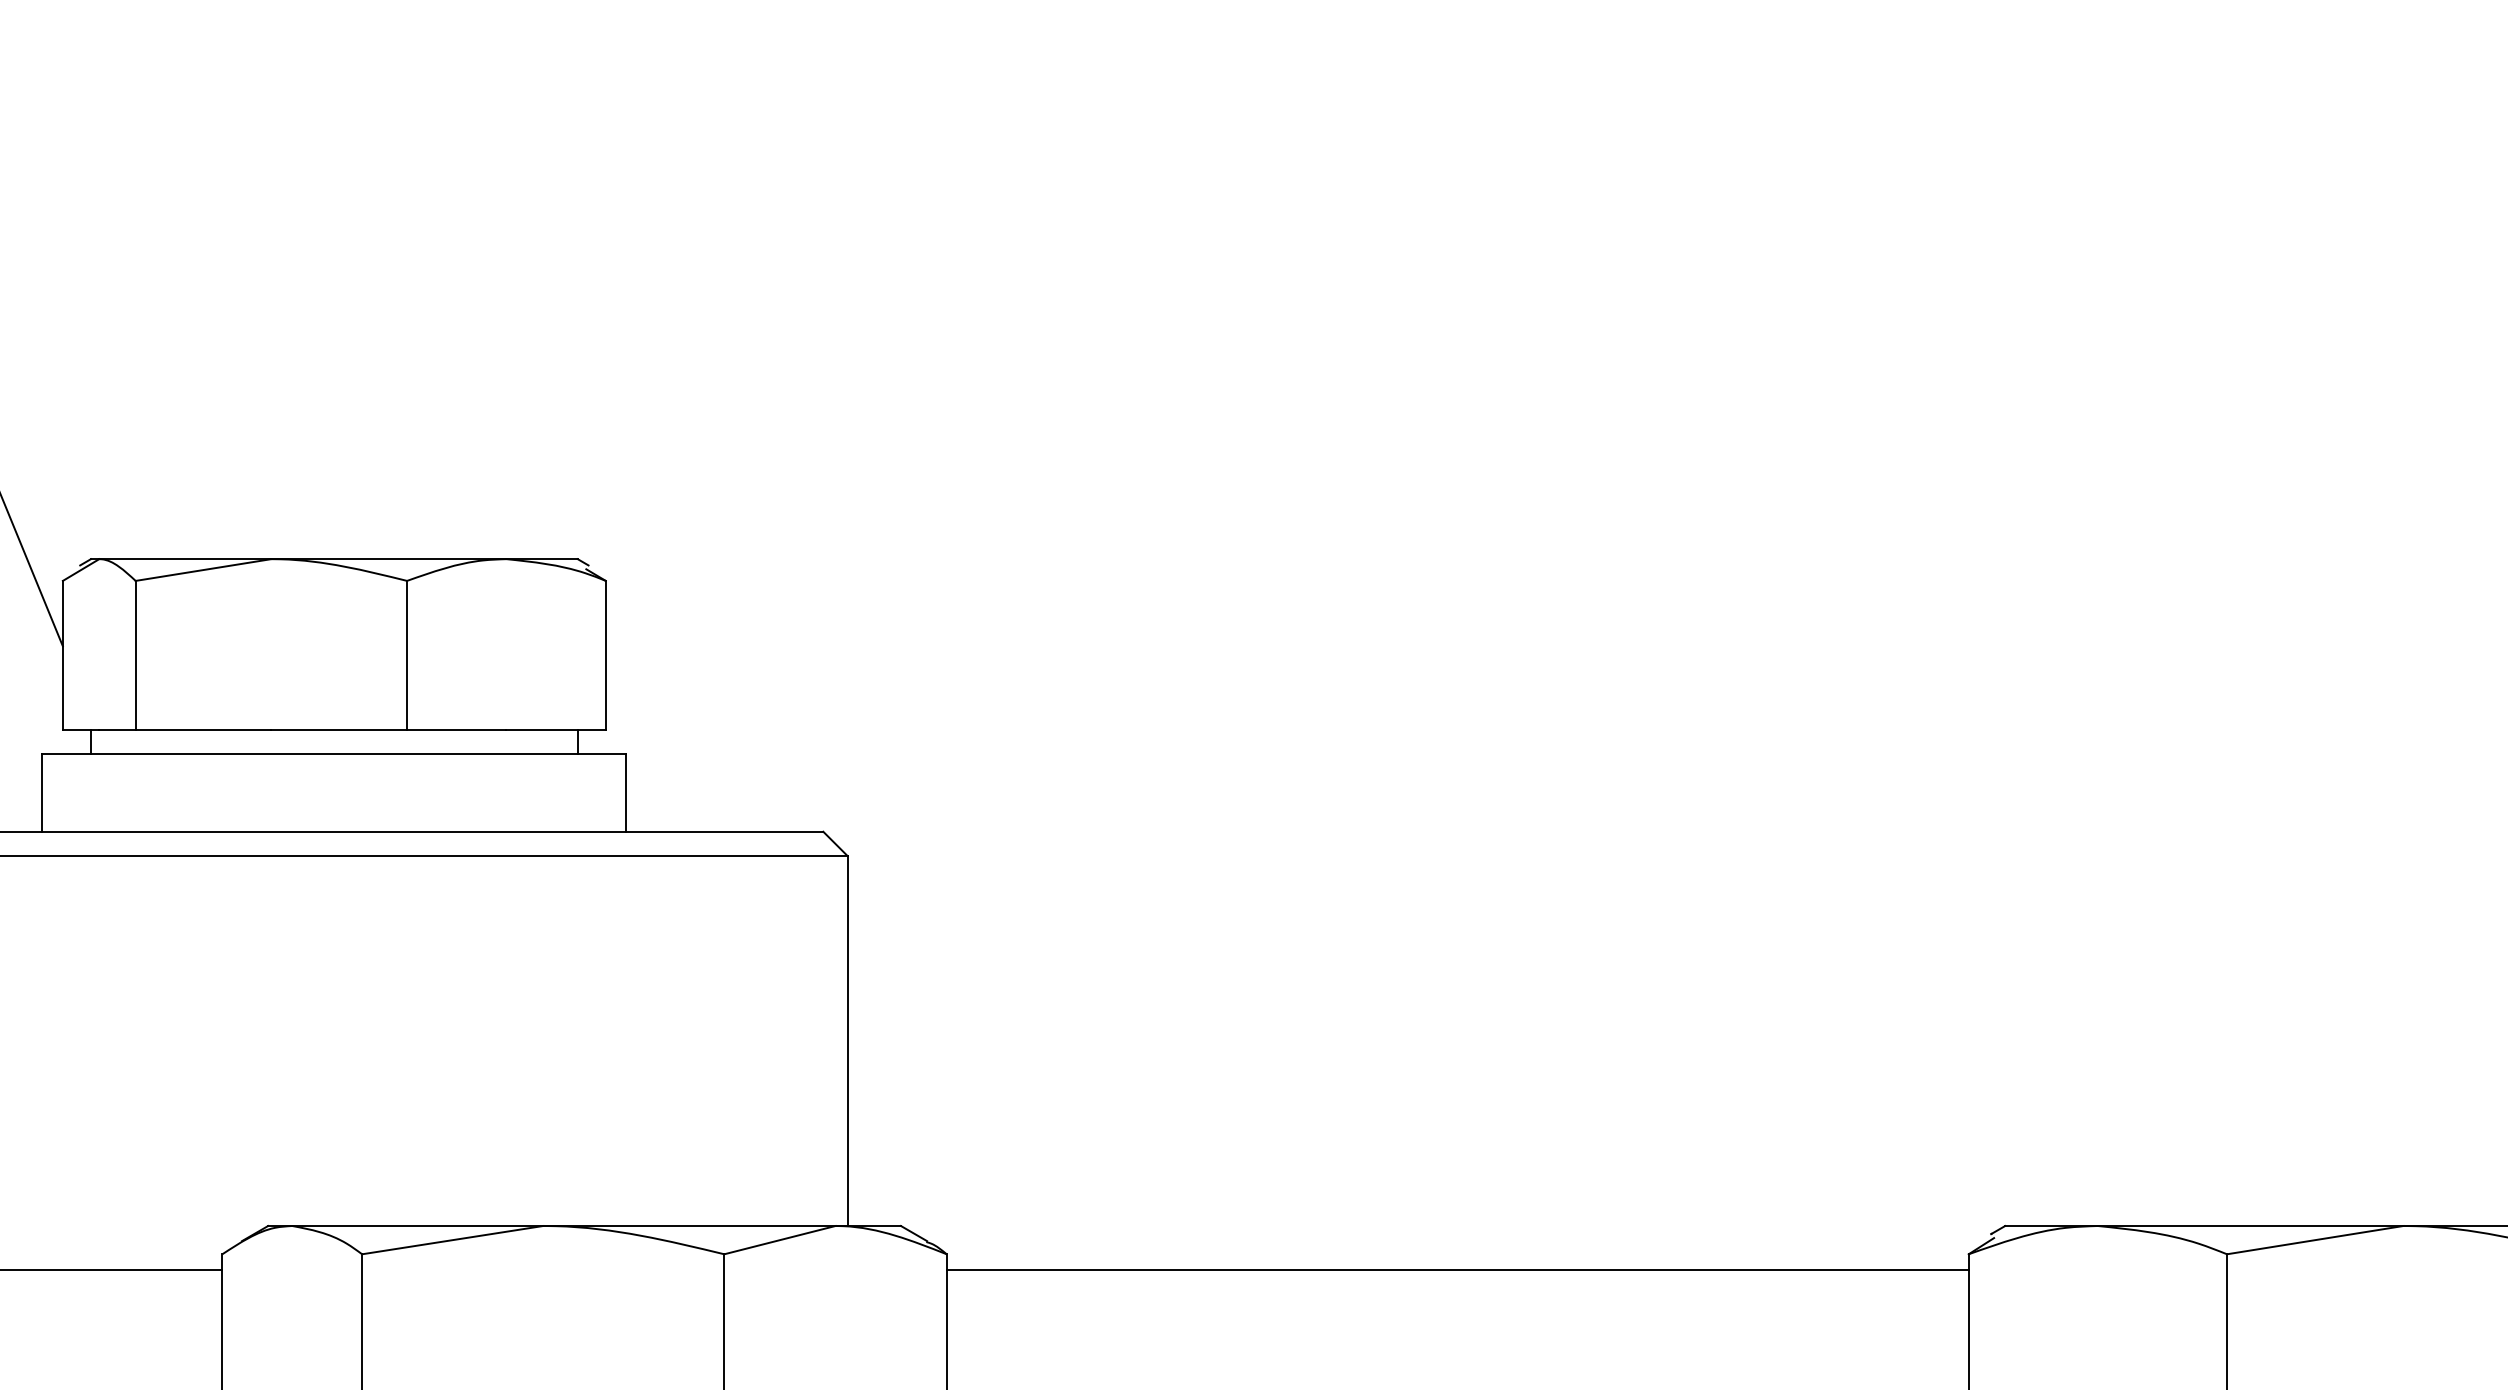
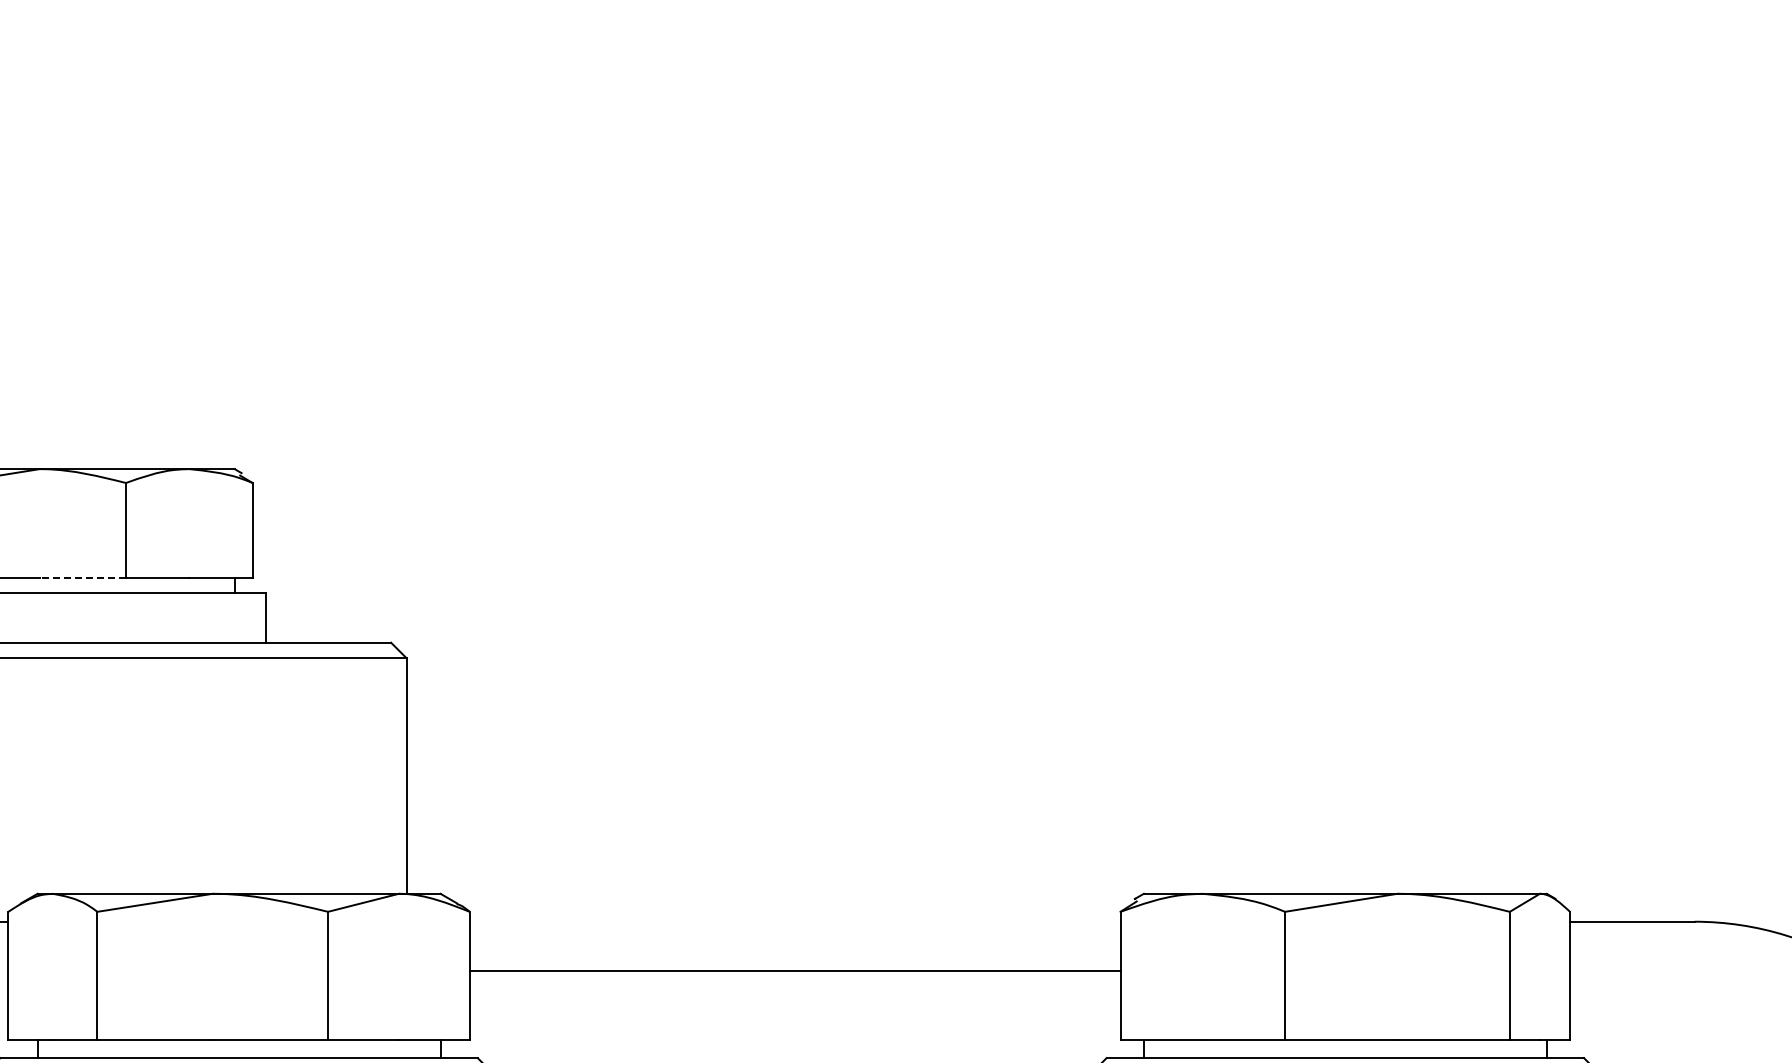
line: (338, 729) -> (82, 577), solid -> dashed
line: (1456, 1269) -> (794, 970), moved

